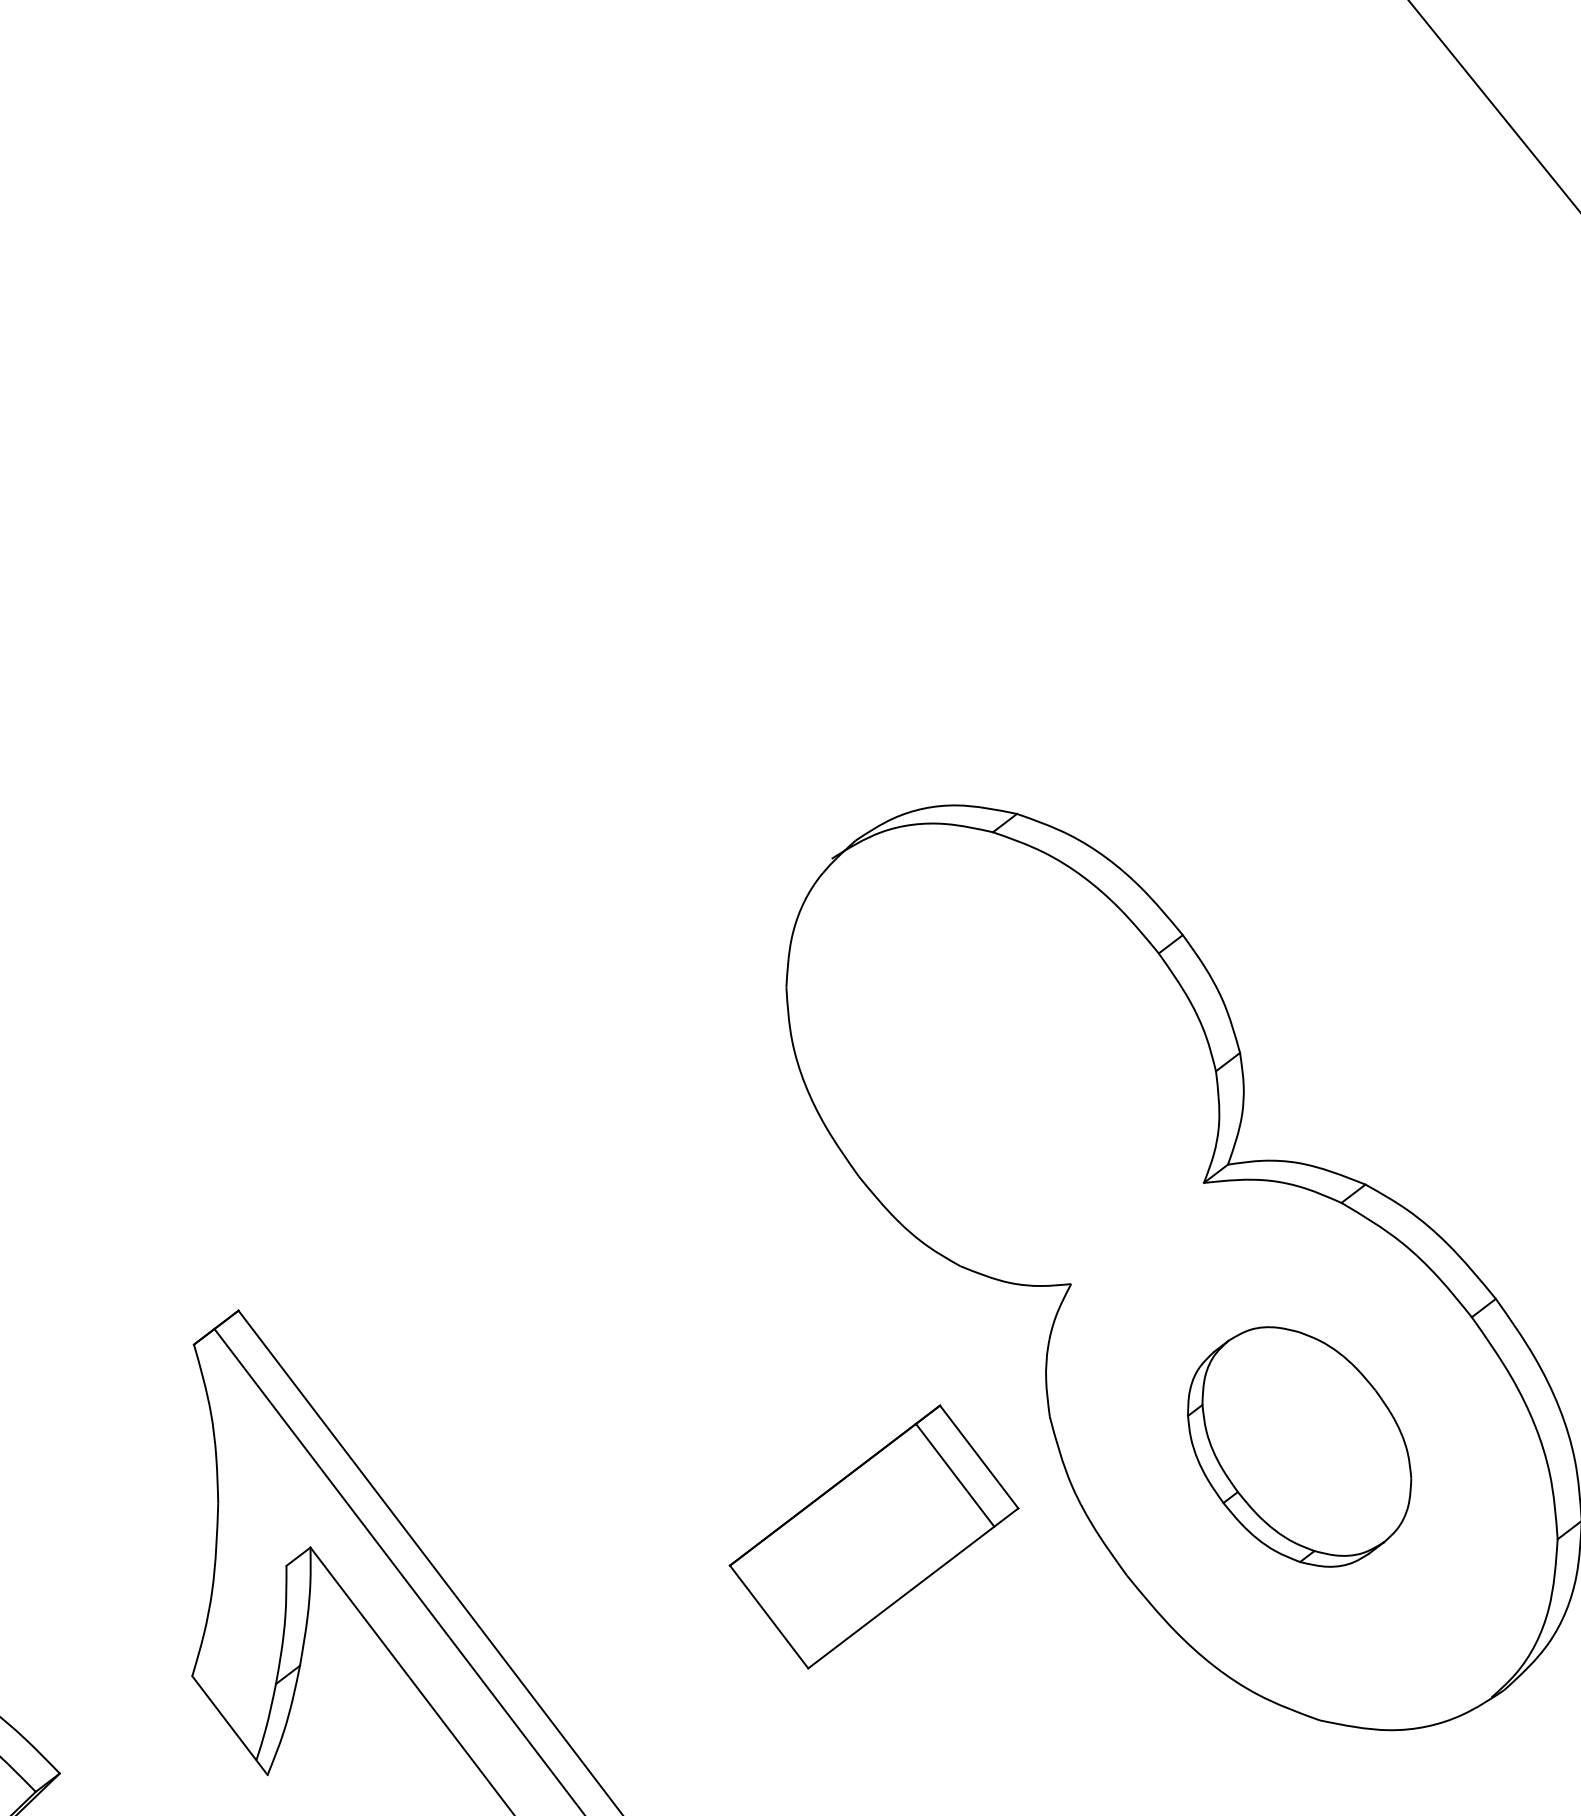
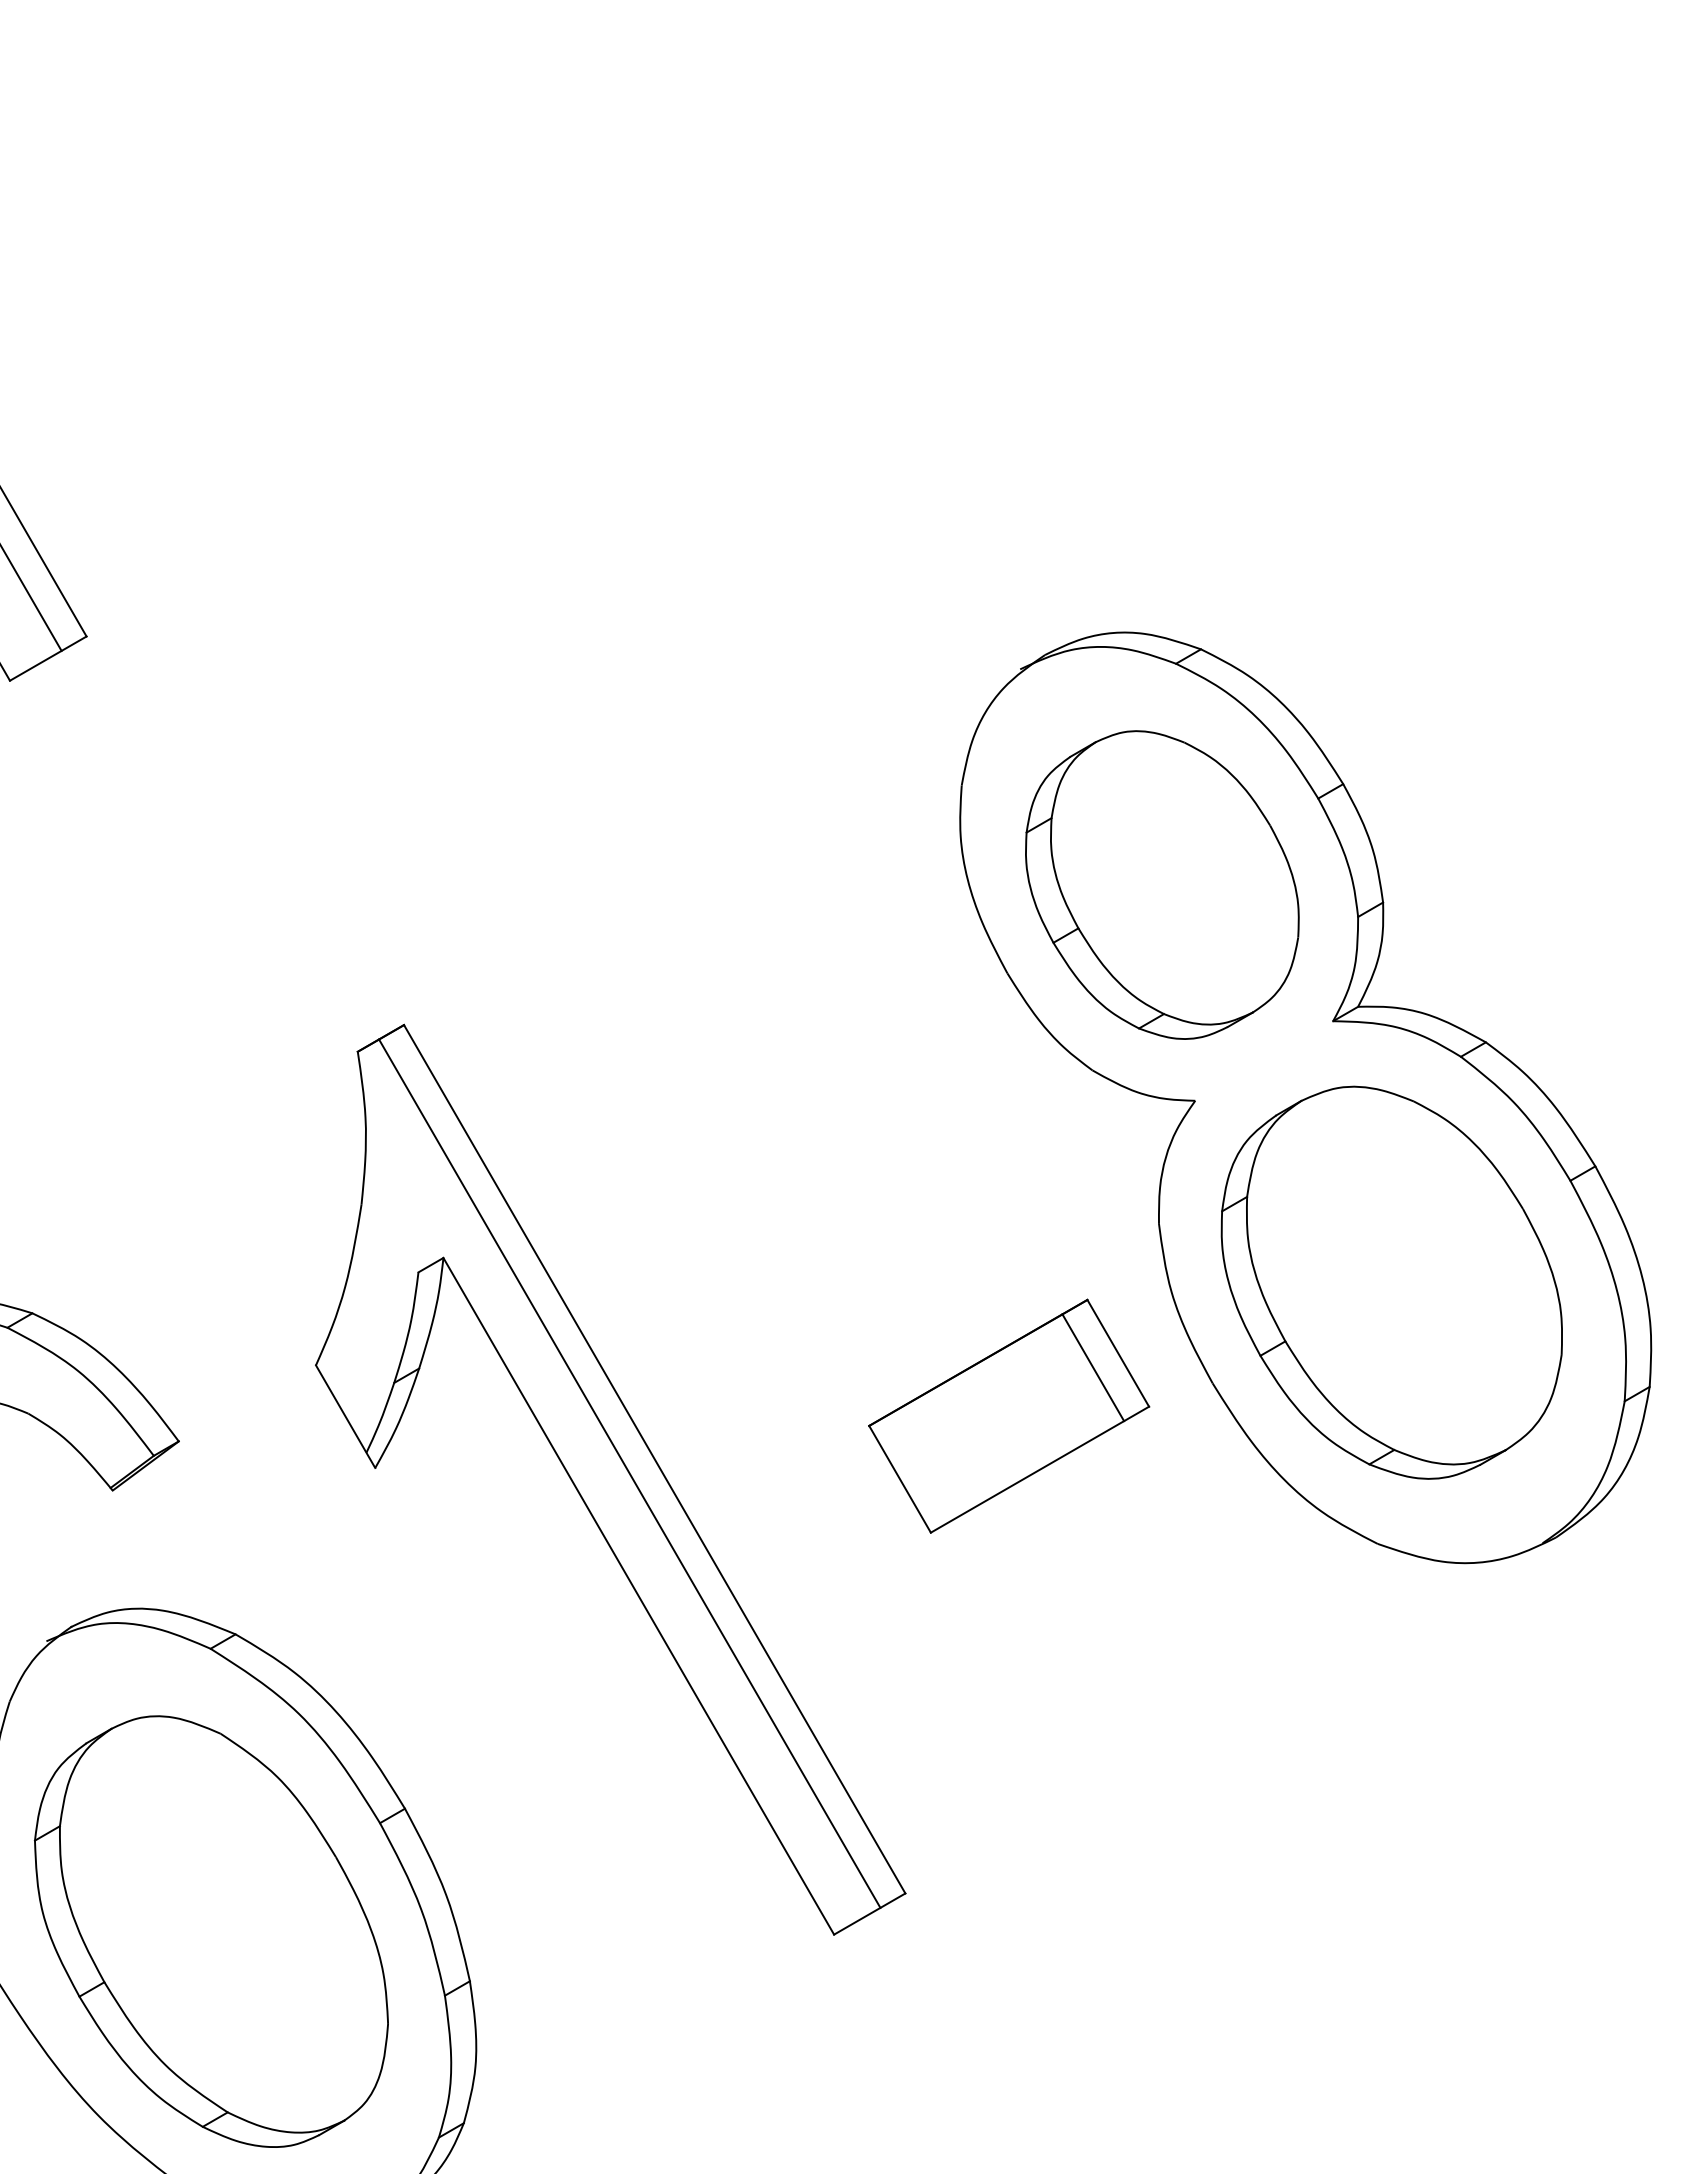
part: (1008, 1063) -> (1162, 884), added
part: (1299, 1446) -> (1391, 1282), size x1.67
part: (874, 1536) -> (1009, 1415), moved

